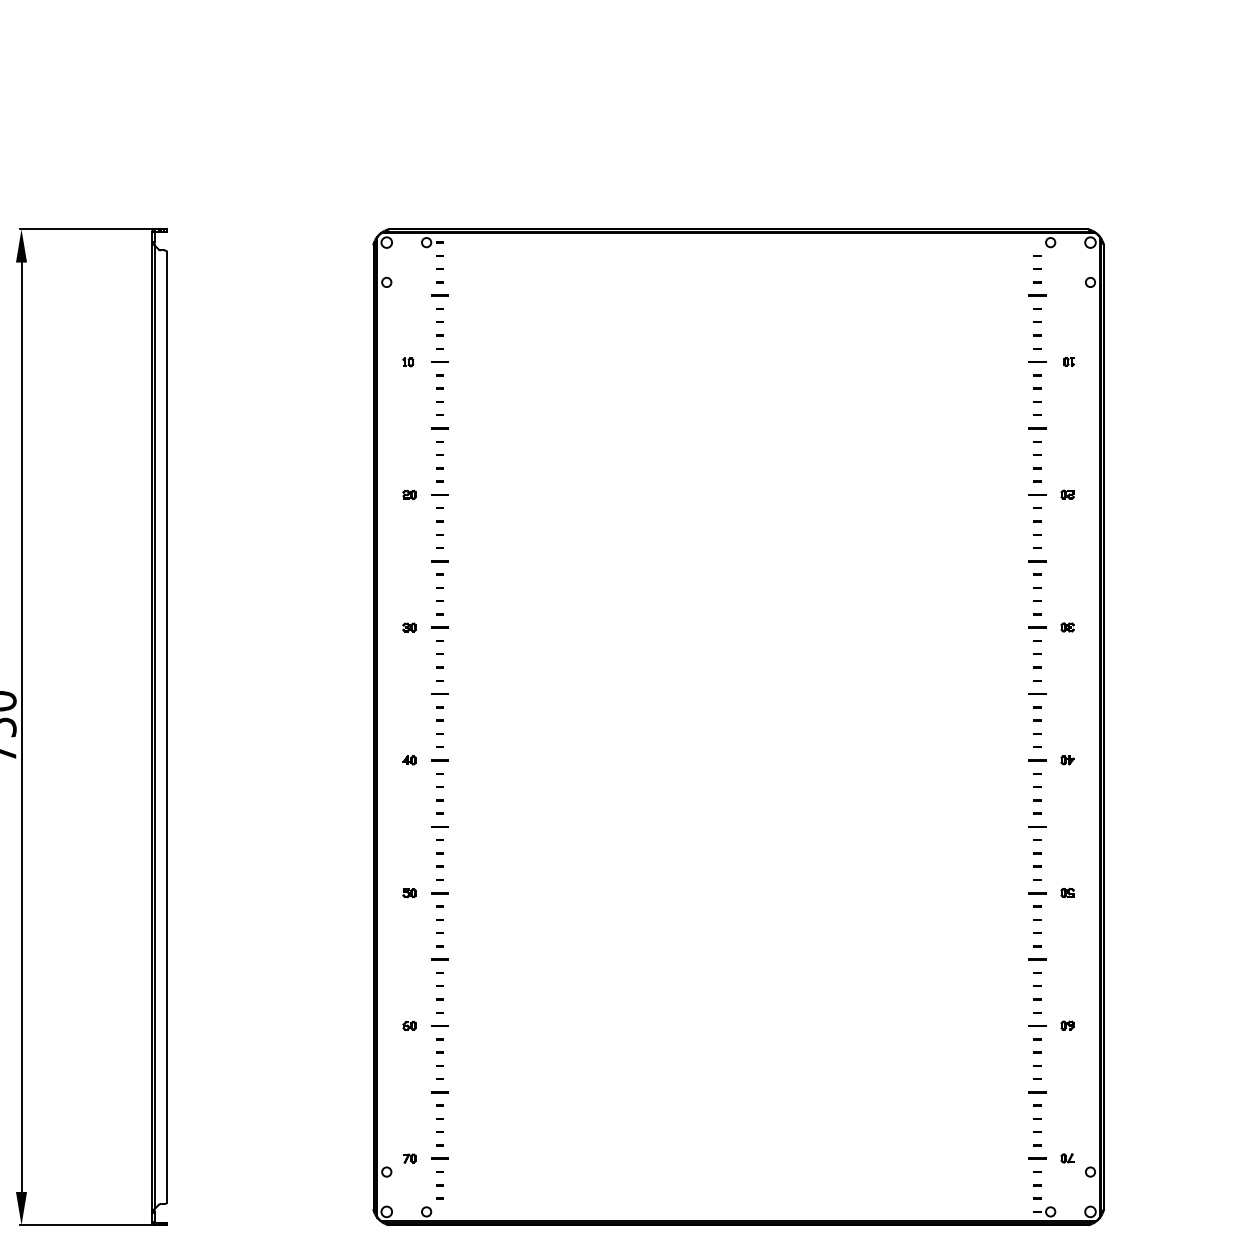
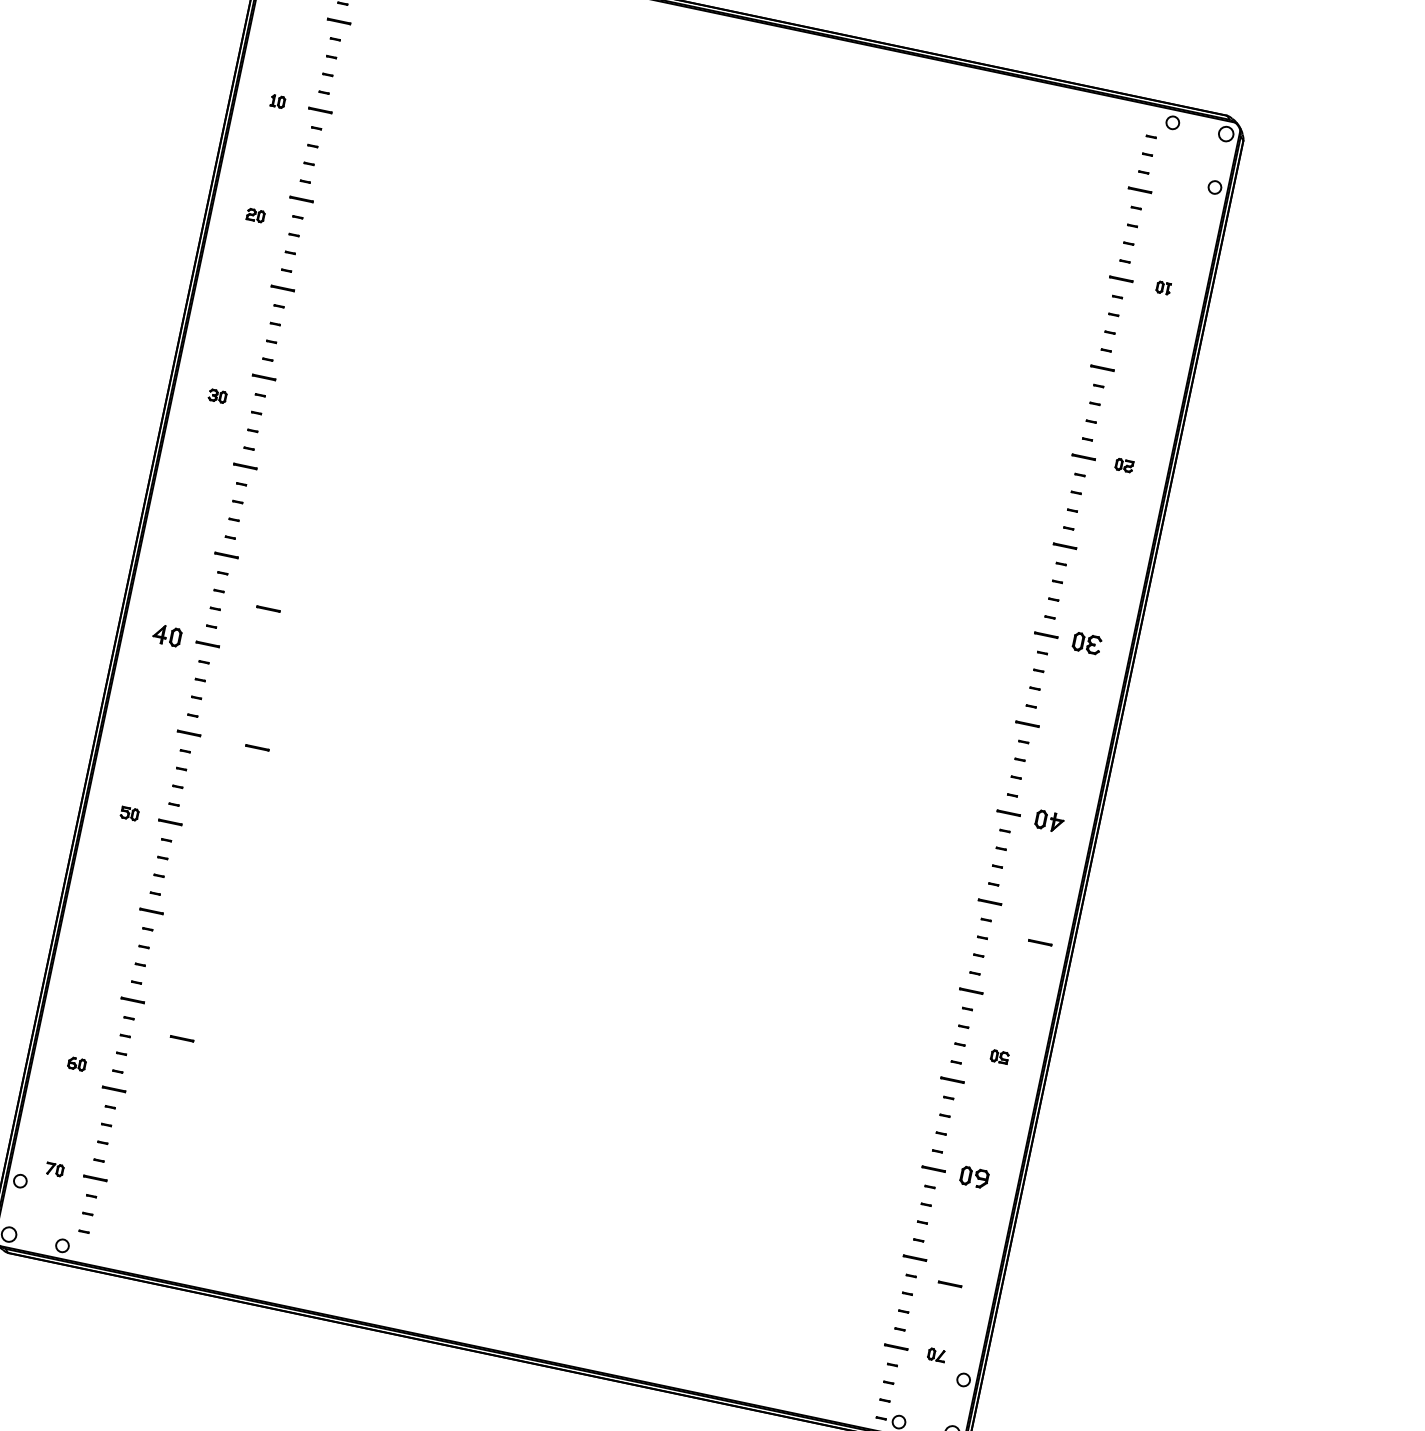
part: (409, 494) -> (255, 215), moved
part: (409, 627) -> (217, 395), moved
part: (1067, 627) -> (1086, 643), size x1.6
line: (477, 725) -> (268, 608), added
part: (409, 760) -> (167, 635), size x1.6
part: (1067, 760) -> (1049, 821), size x1.6
line: (490, 826) -> (256, 747), added
line: (1079, 848) -> (1040, 943), added
part: (1067, 892) -> (999, 1056), moved
part: (409, 1025) -> (76, 1063), moved
part: (1067, 1025) -> (974, 1177), size x1.6
line: (480, 1045) -> (181, 1037), added
line: (1066, 1105) -> (950, 1283), added

